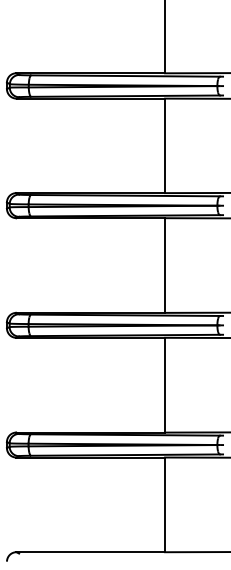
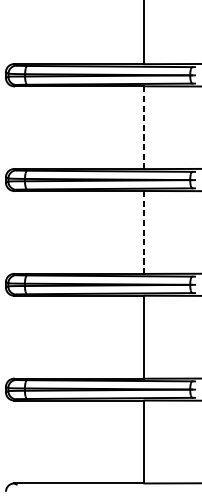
line: (165, 146) -> (144, 128), solid -> dashed
line: (165, 266) -> (144, 233), solid -> dashed

